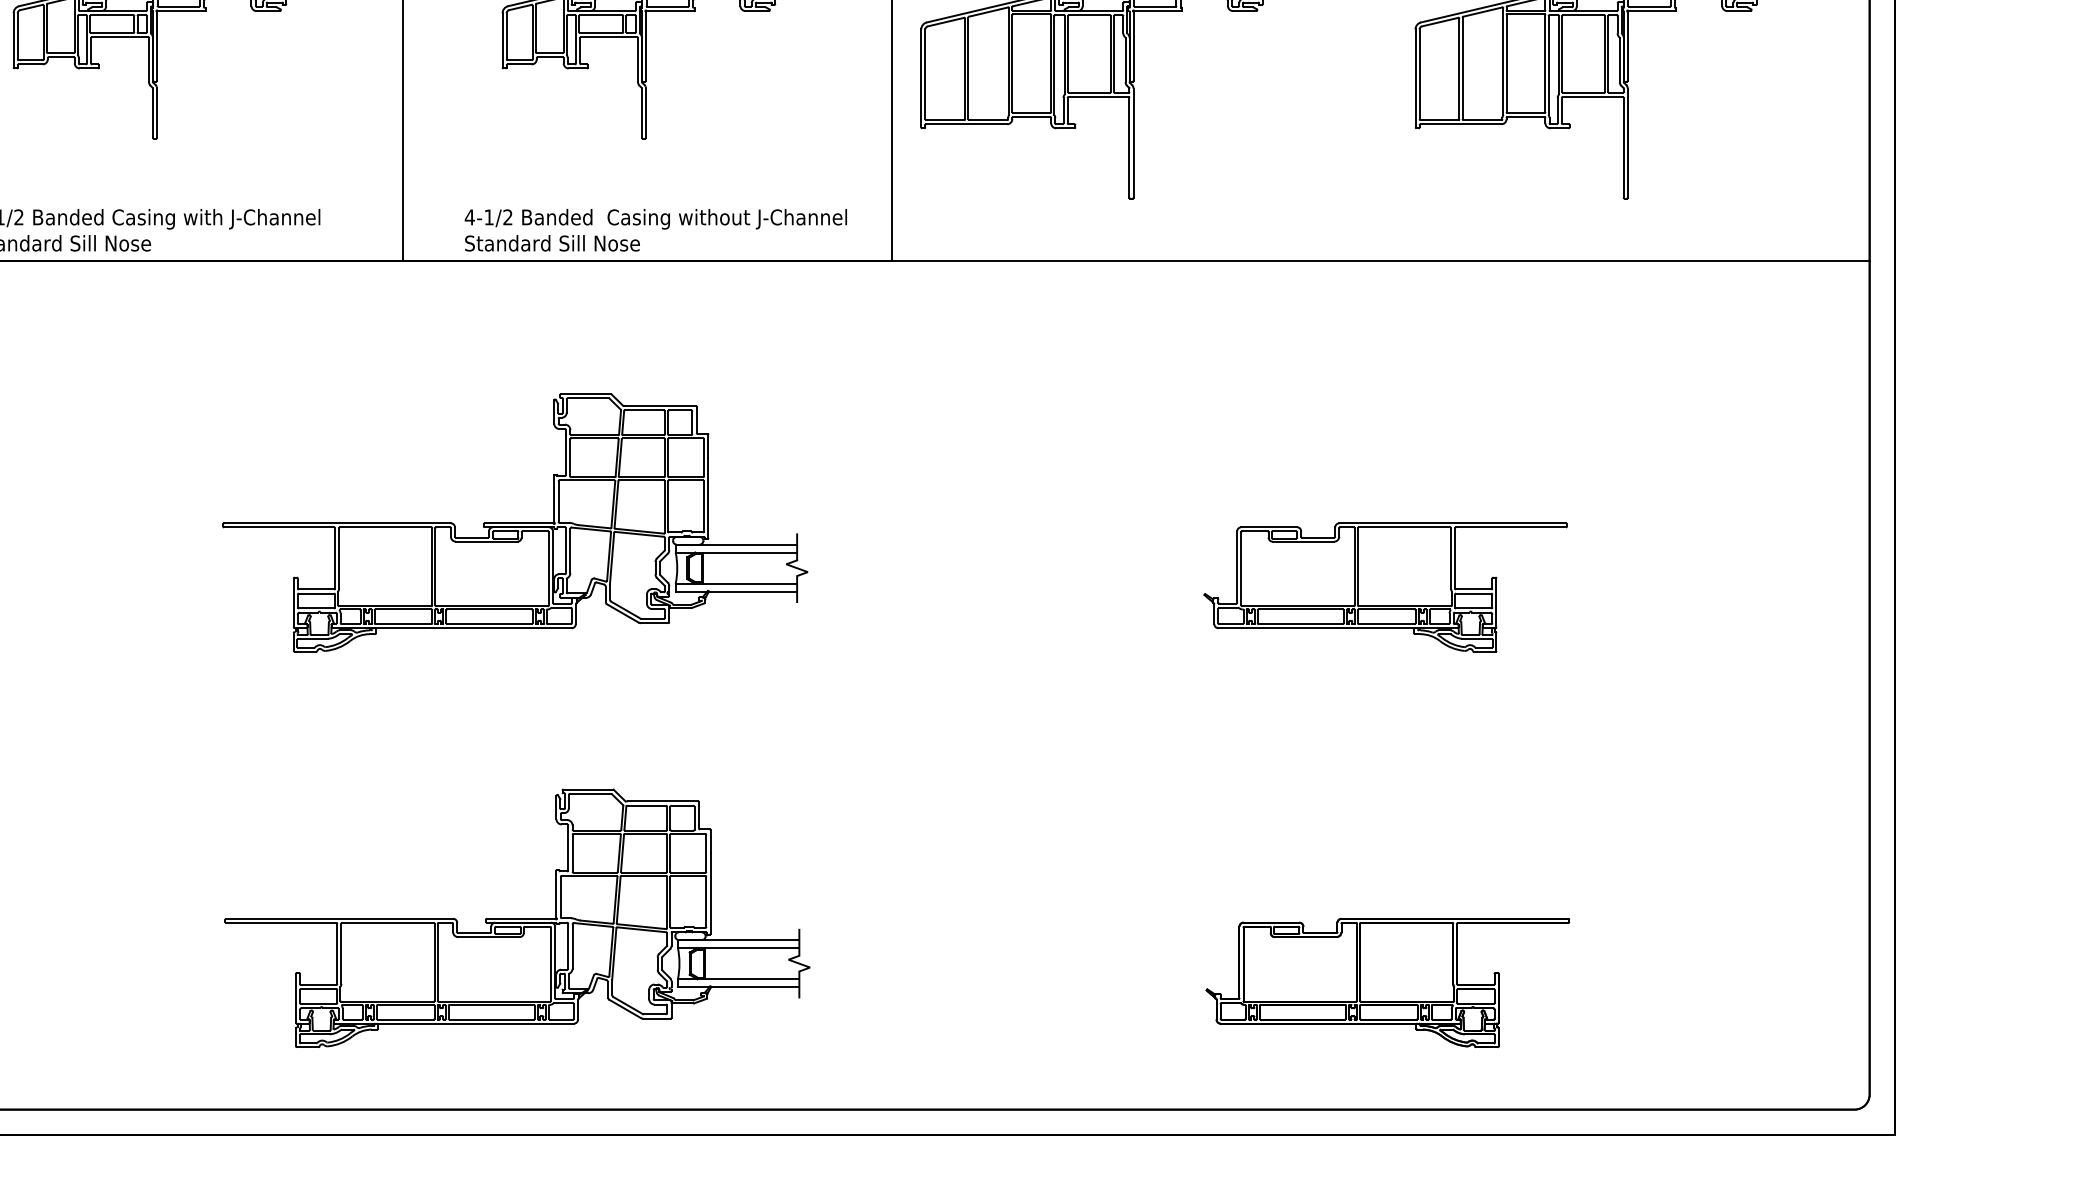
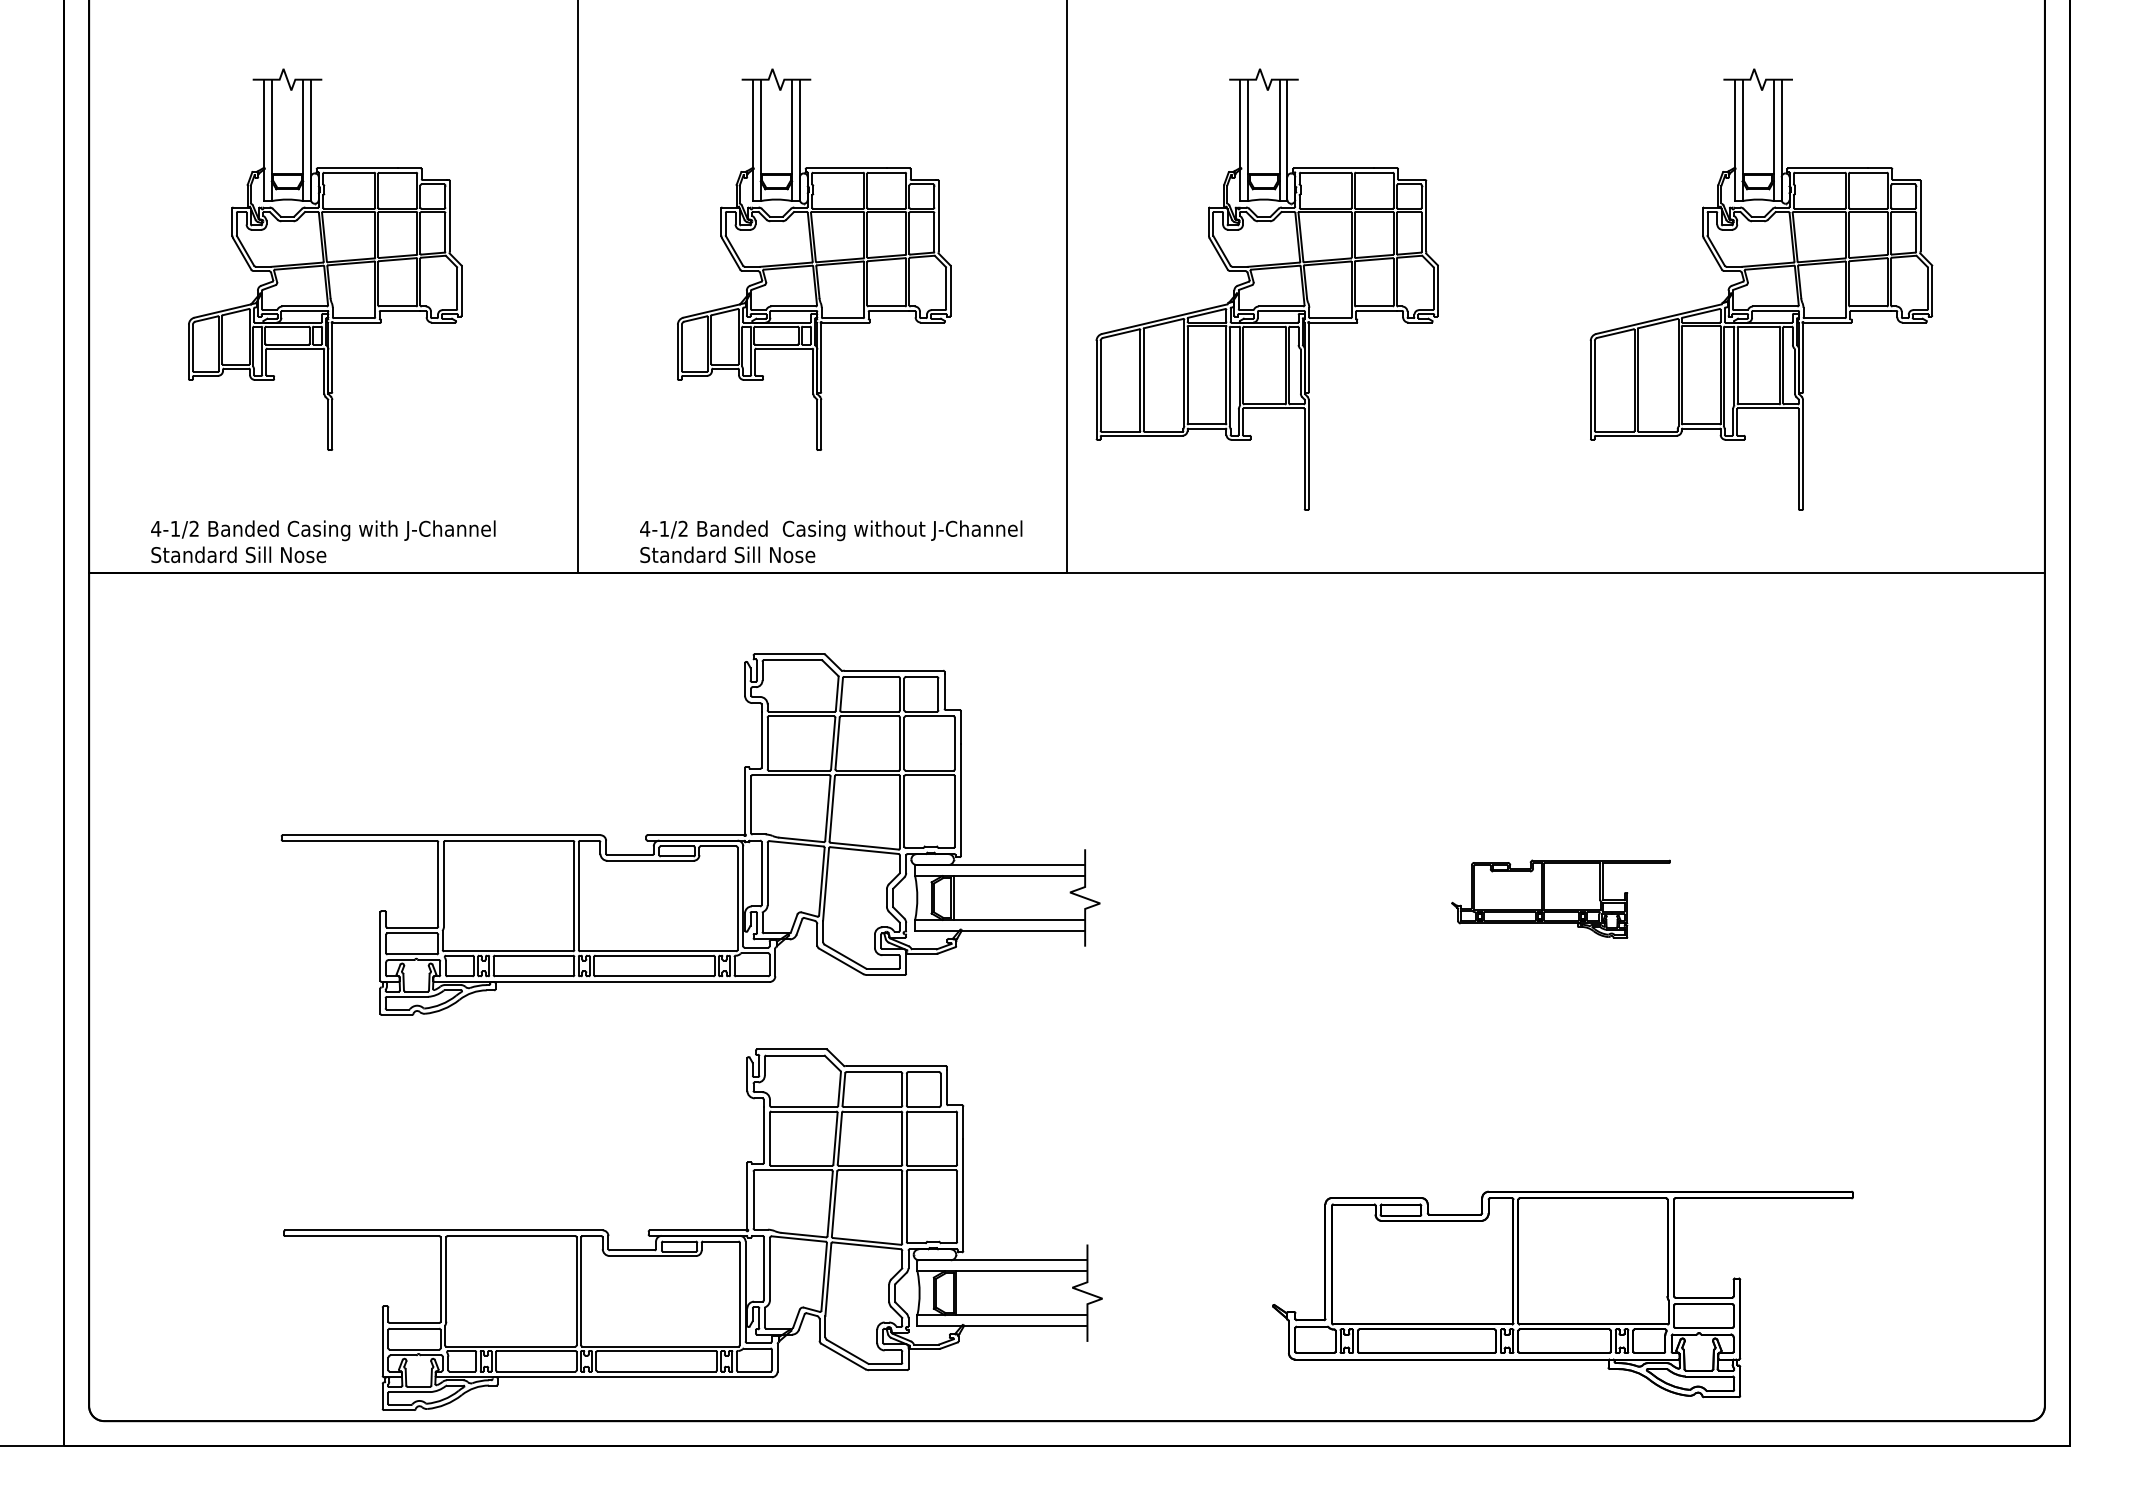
part: (515, 522) -> (690, 833), size x1.4
part: (1385, 587) -> (1560, 898), size x0.6
part: (517, 918) -> (692, 1229), size x1.4
part: (1388, 983) -> (1563, 1294), size x1.6

